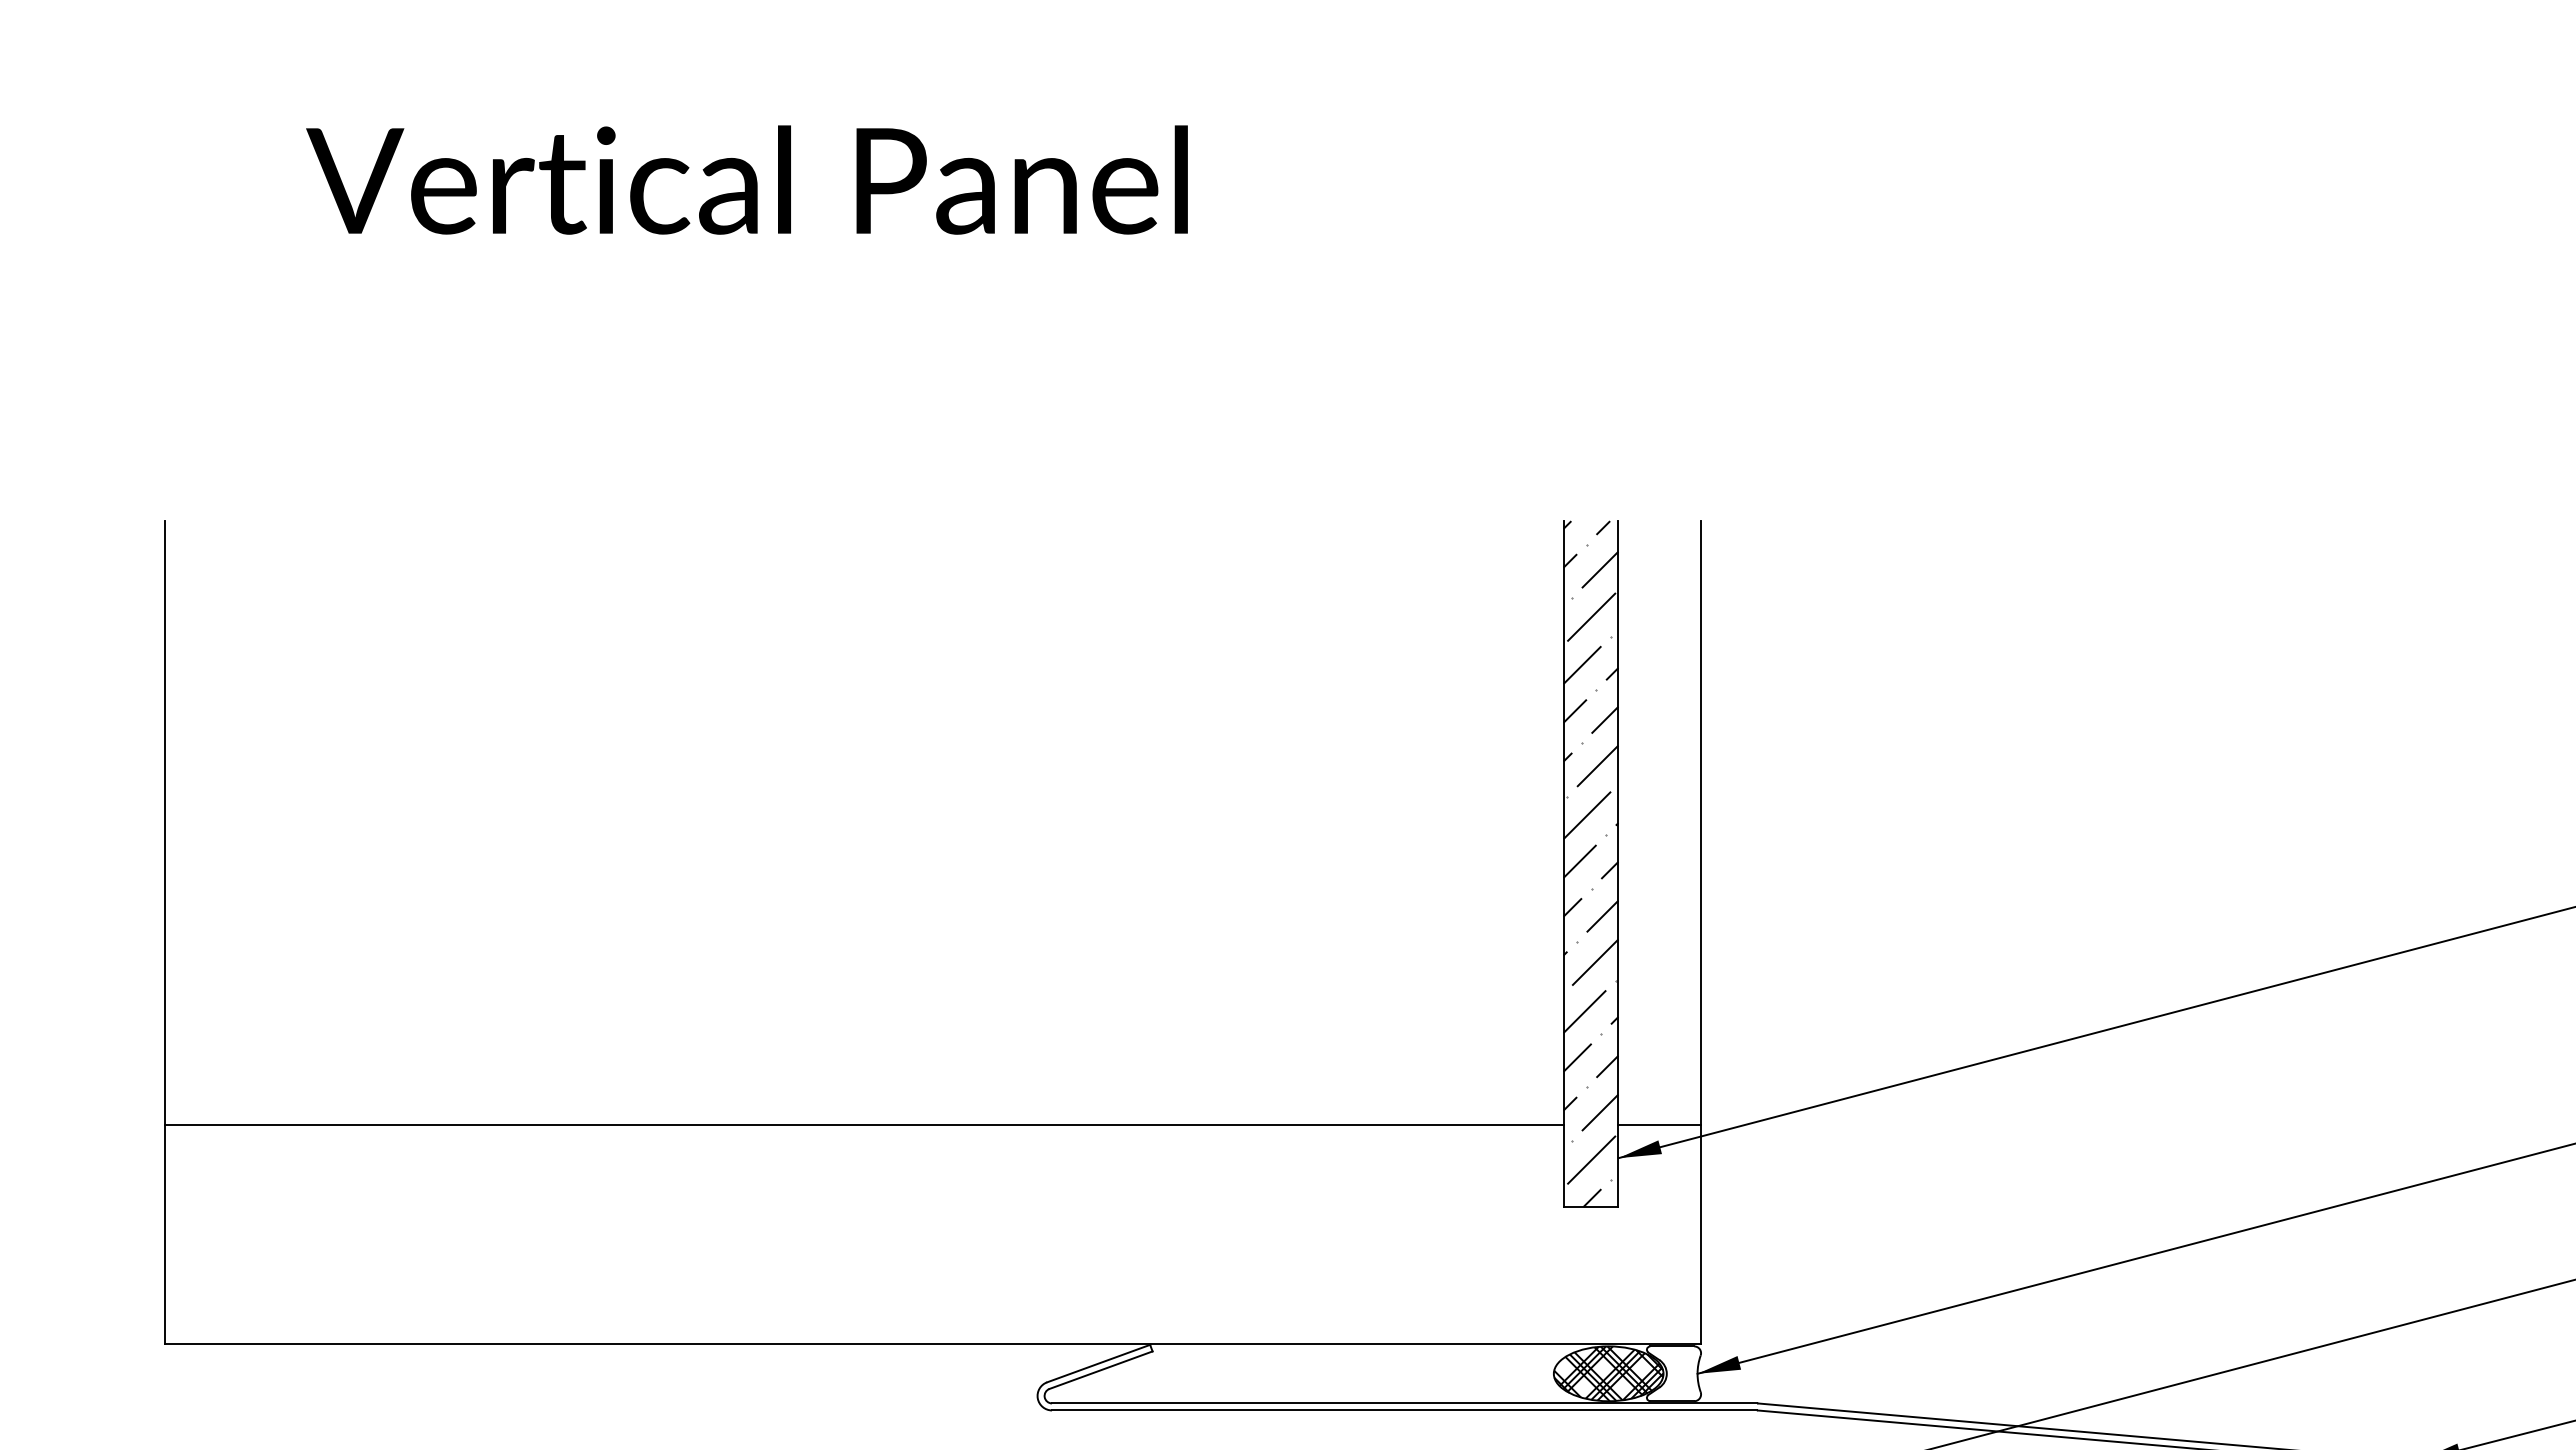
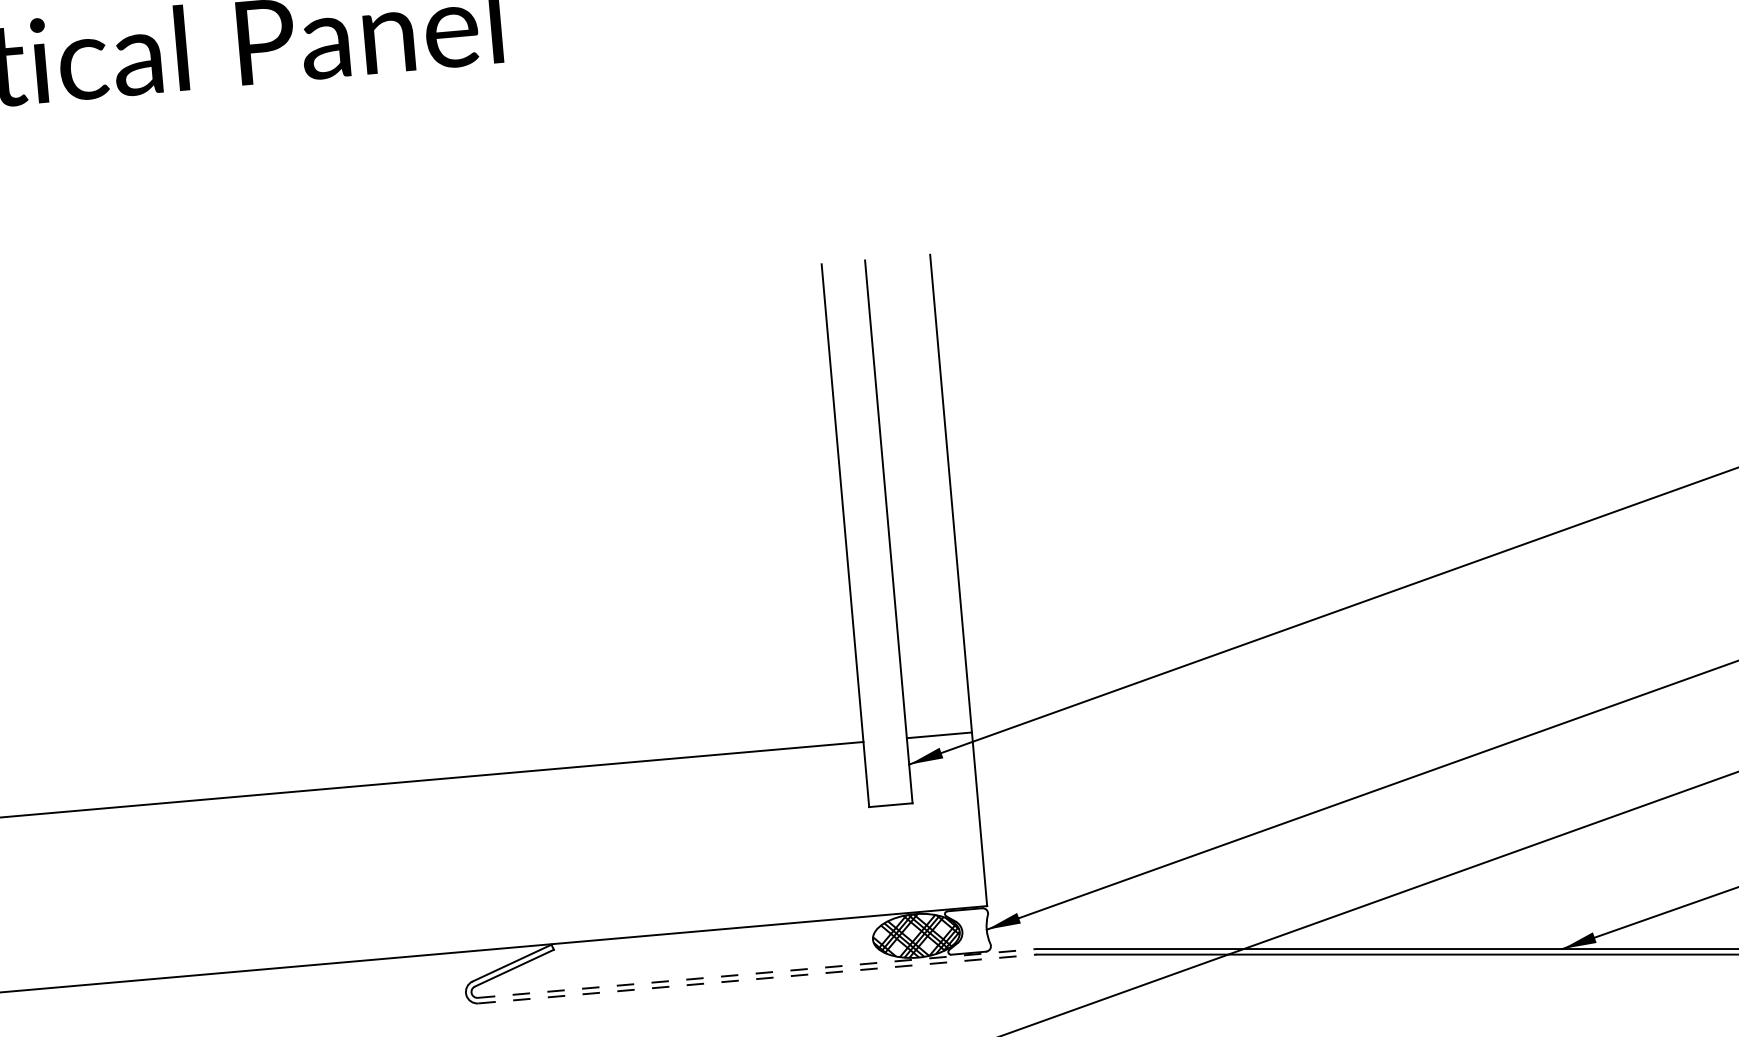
hatch: (1590, 864) -> (866, 534), removed
line: (1404, 1403) -> (756, 973), solid -> dashed
line: (1404, 1410) -> (757, 979), solid -> dashed

